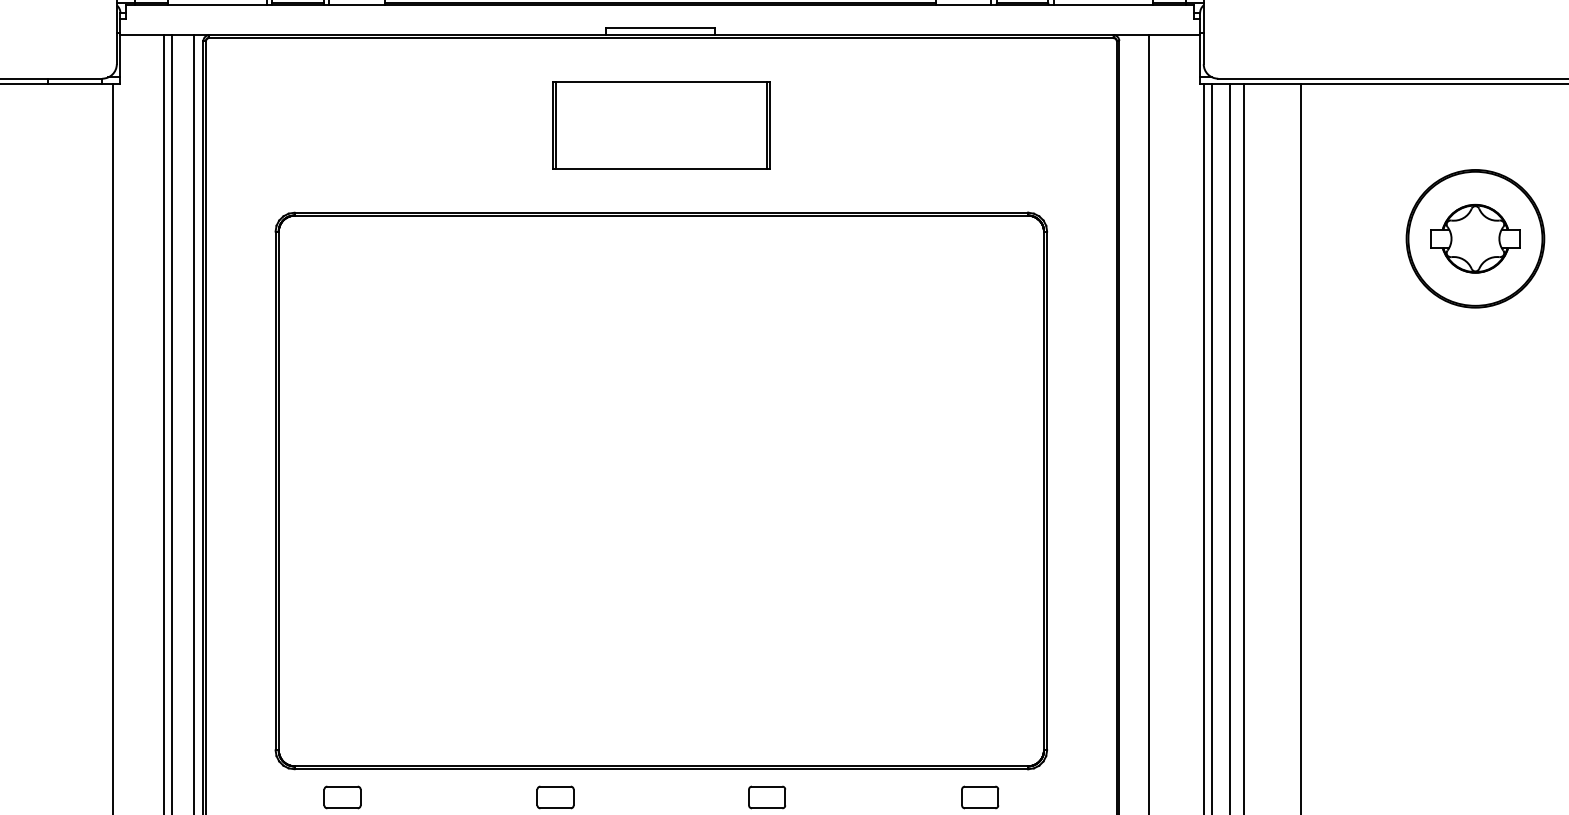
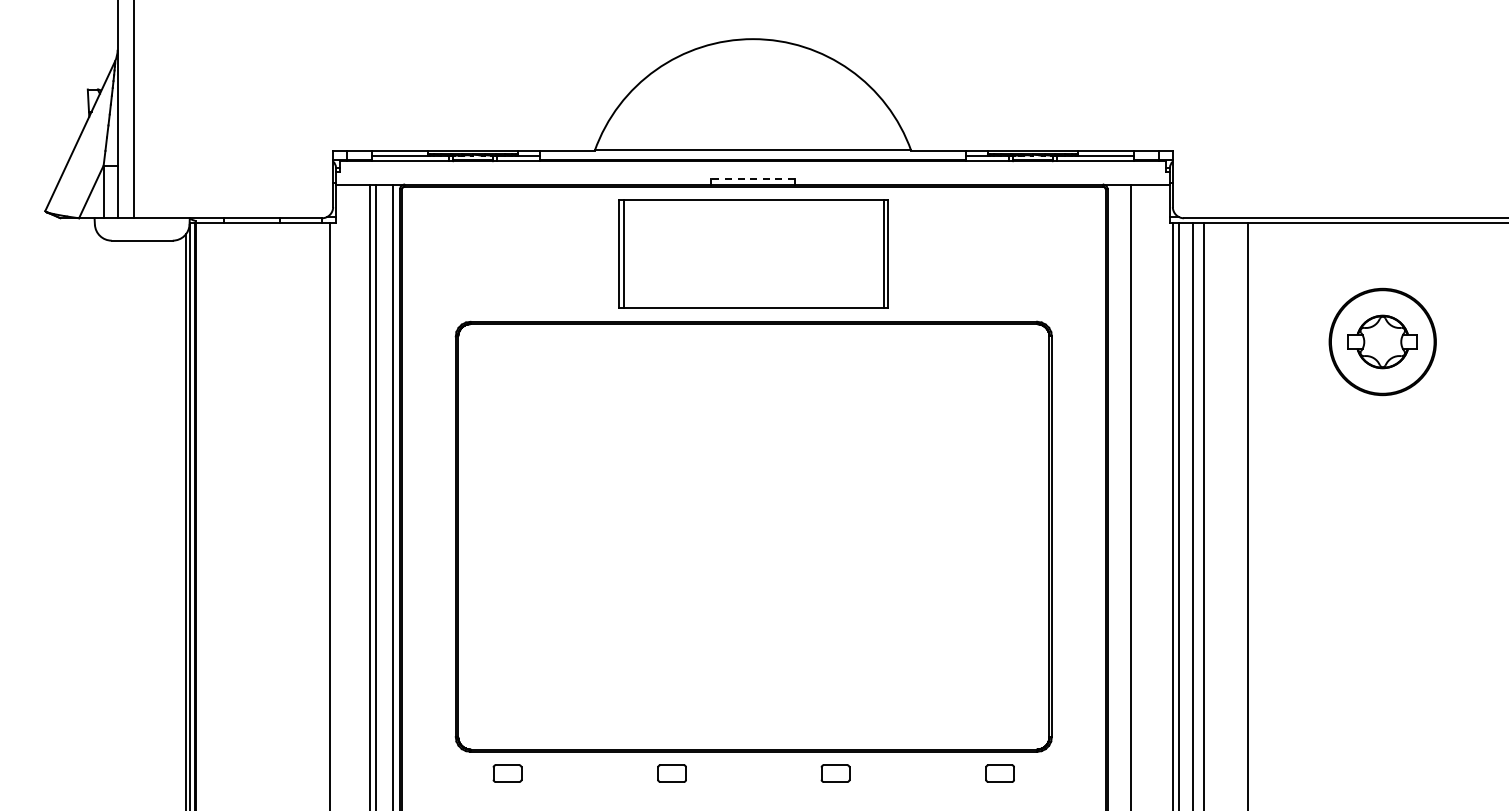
line: (660, 28) -> (753, 179), solid -> dashed
part: (660, 125) -> (753, 254), size x1.6

